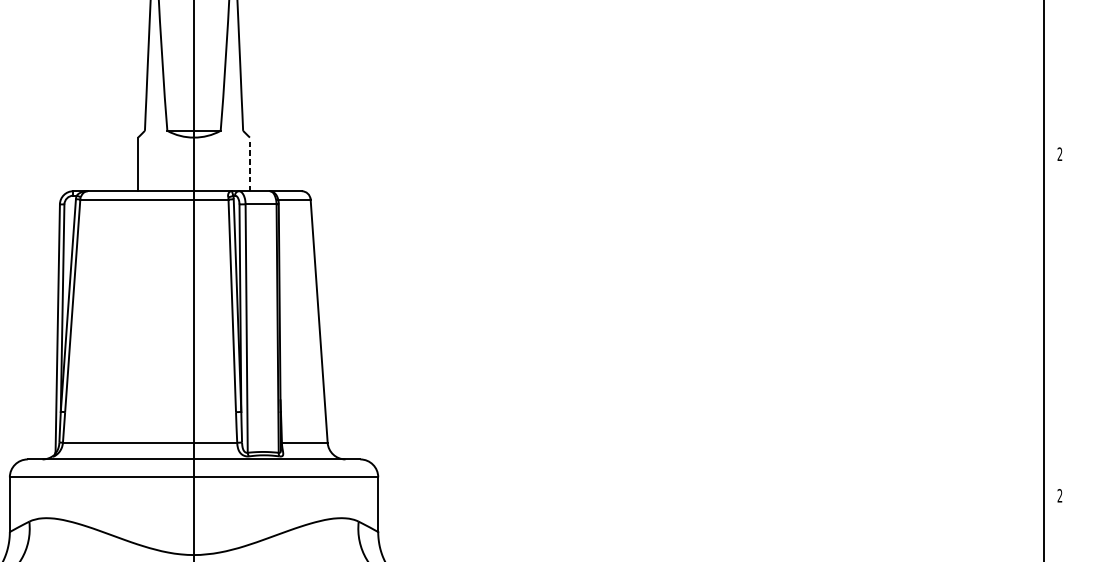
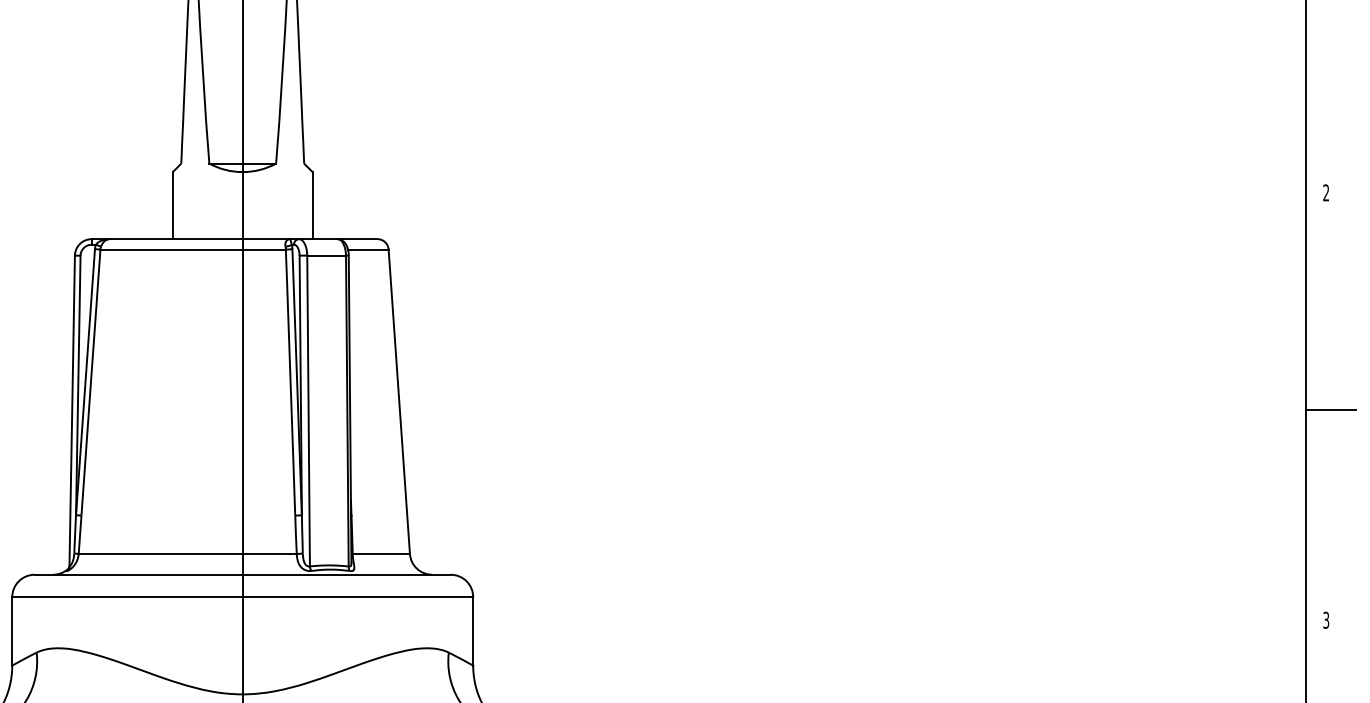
line: (249, 164) -> (312, 205), dashed -> solid
line: (1063, 327) -> (1330, 409), added
text: (1060, 495) -> (1326, 620), 2 -> 3

